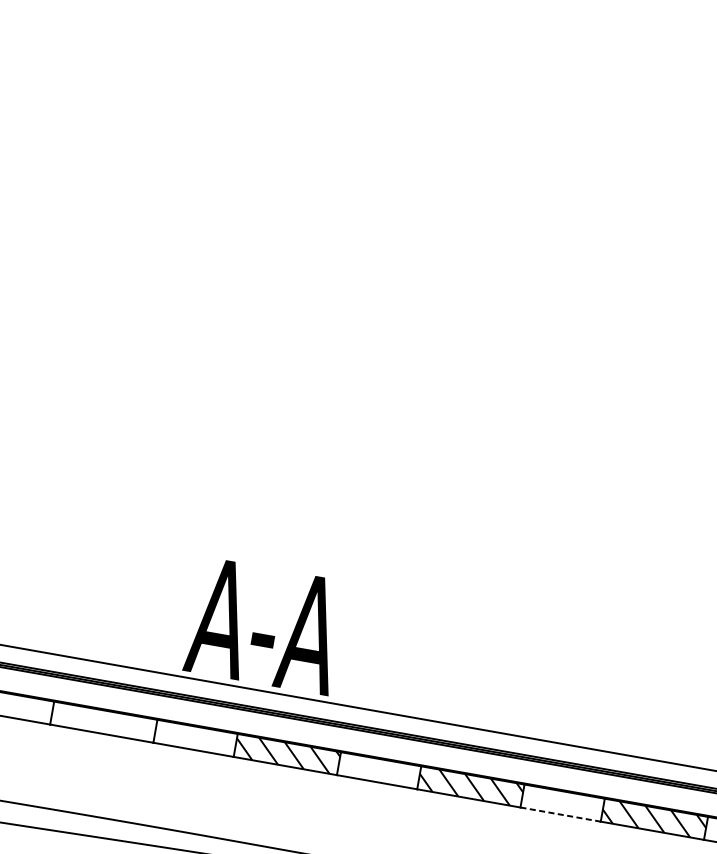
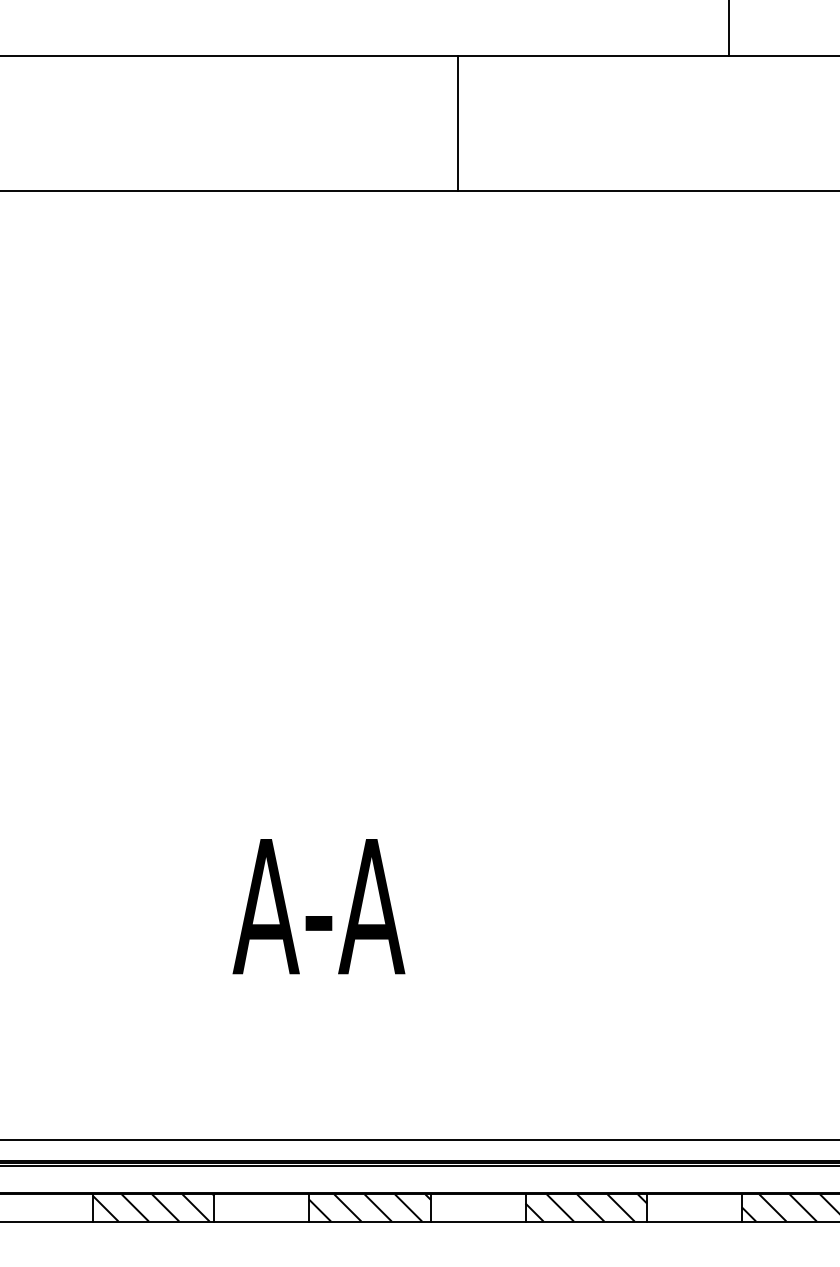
text: (264, 626) -> (318, 906), moved
hatch: (103, 721) -> (153, 1207), added
line: (561, 814) -> (695, 1221), dashed -> solid

